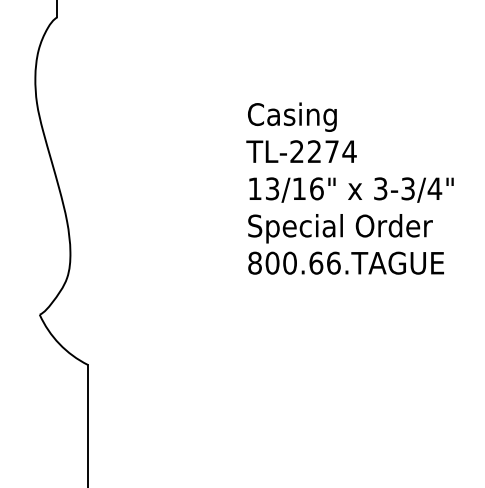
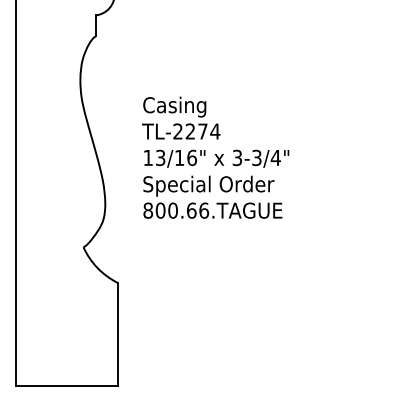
text: (349, 188) -> (215, 157), moved

